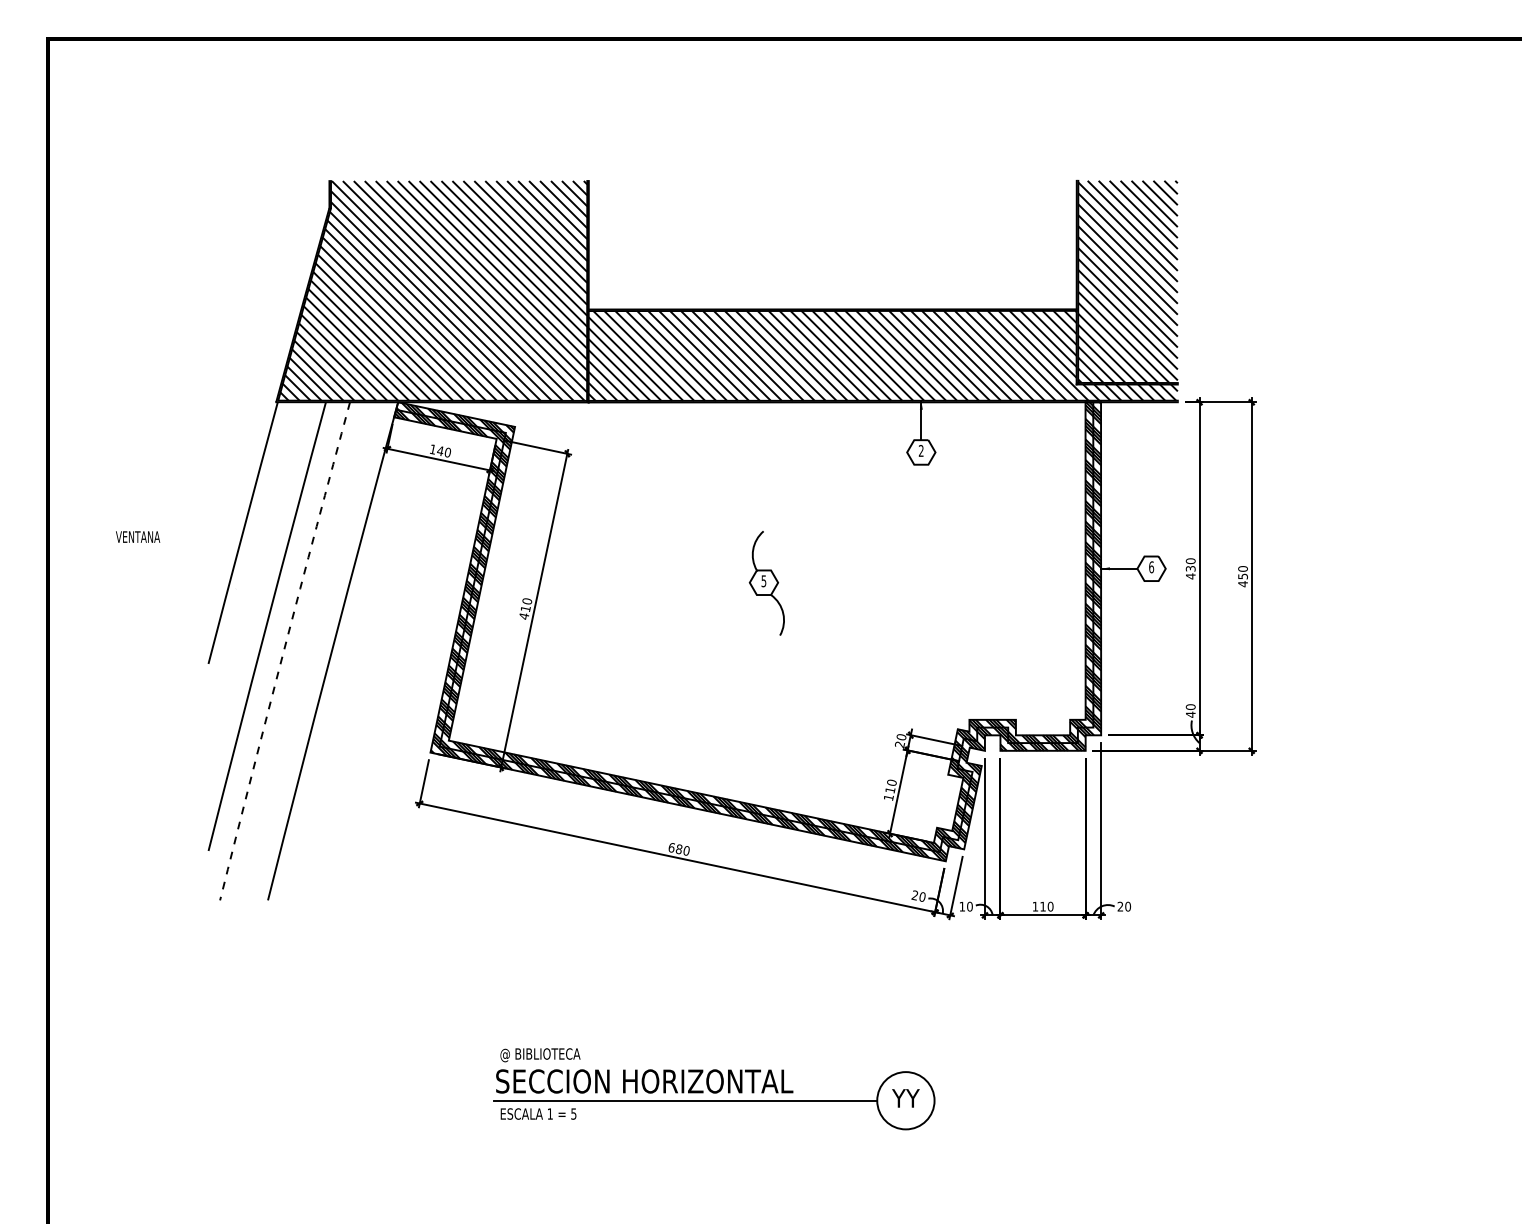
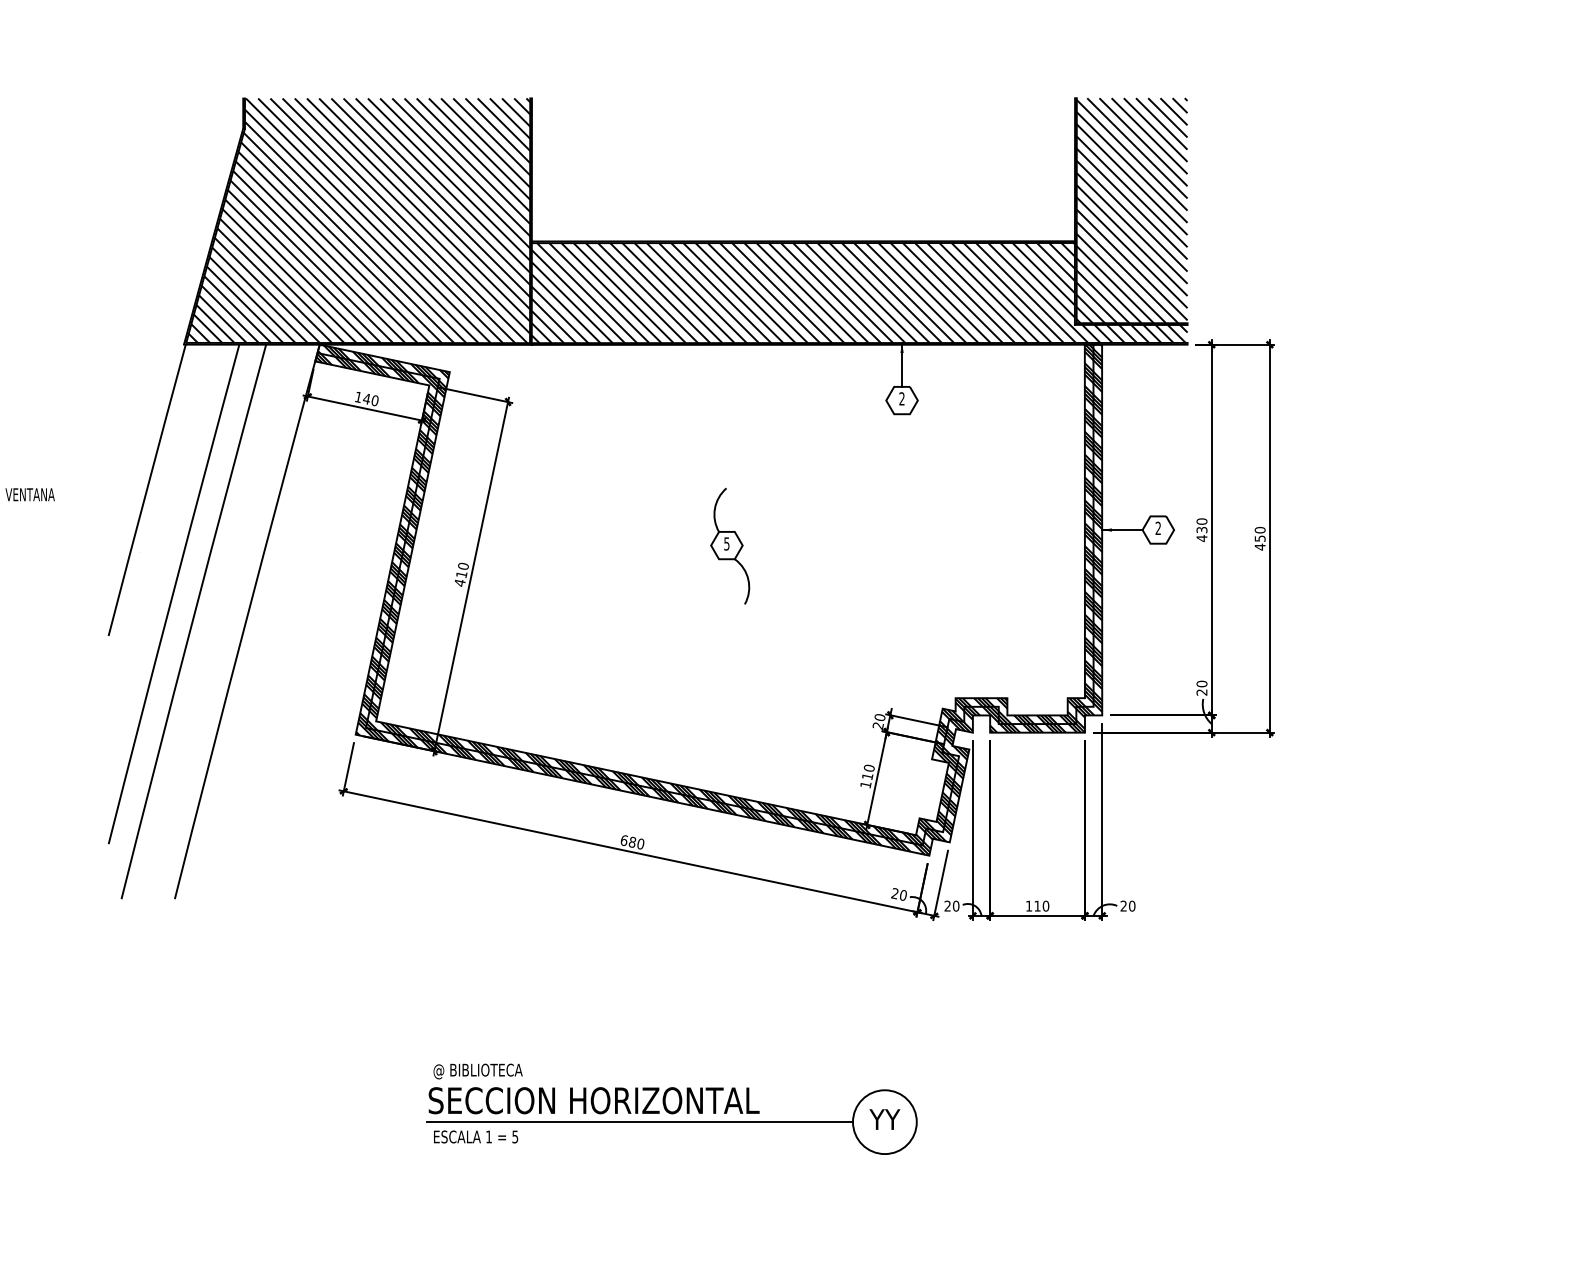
text: (1151, 567) -> (1158, 528), 6 -> 2
arc: (283, 651) -> (192, 622), dashed -> solid
text: (1190, 714) -> (1201, 692), 40 -> 20
text: (961, 906) -> (946, 905), 10 -> 20

